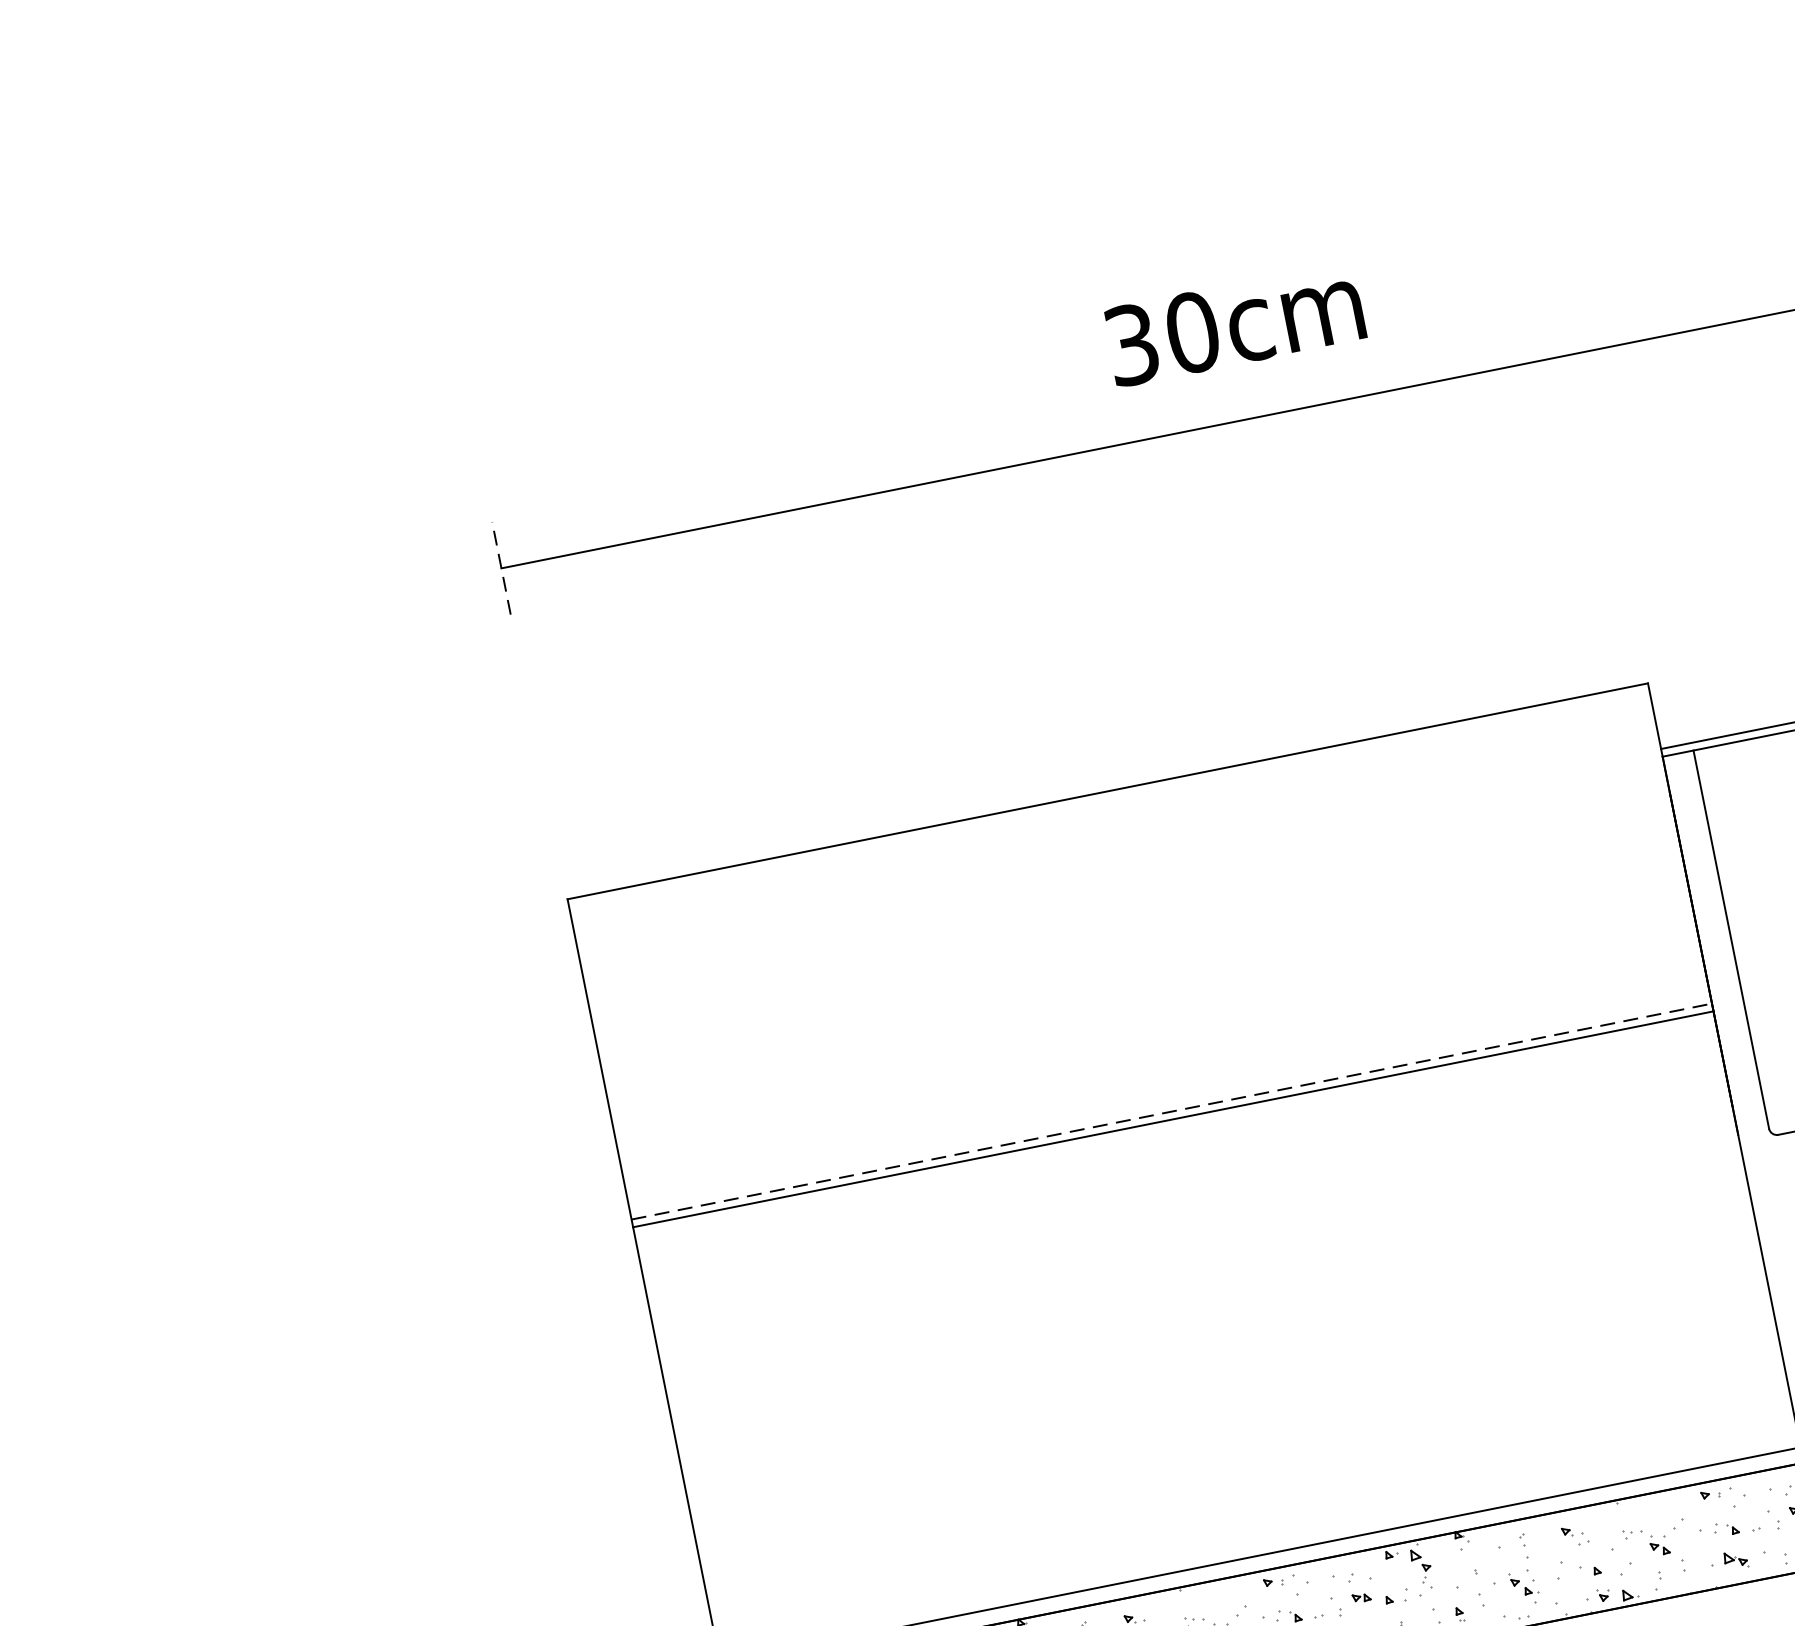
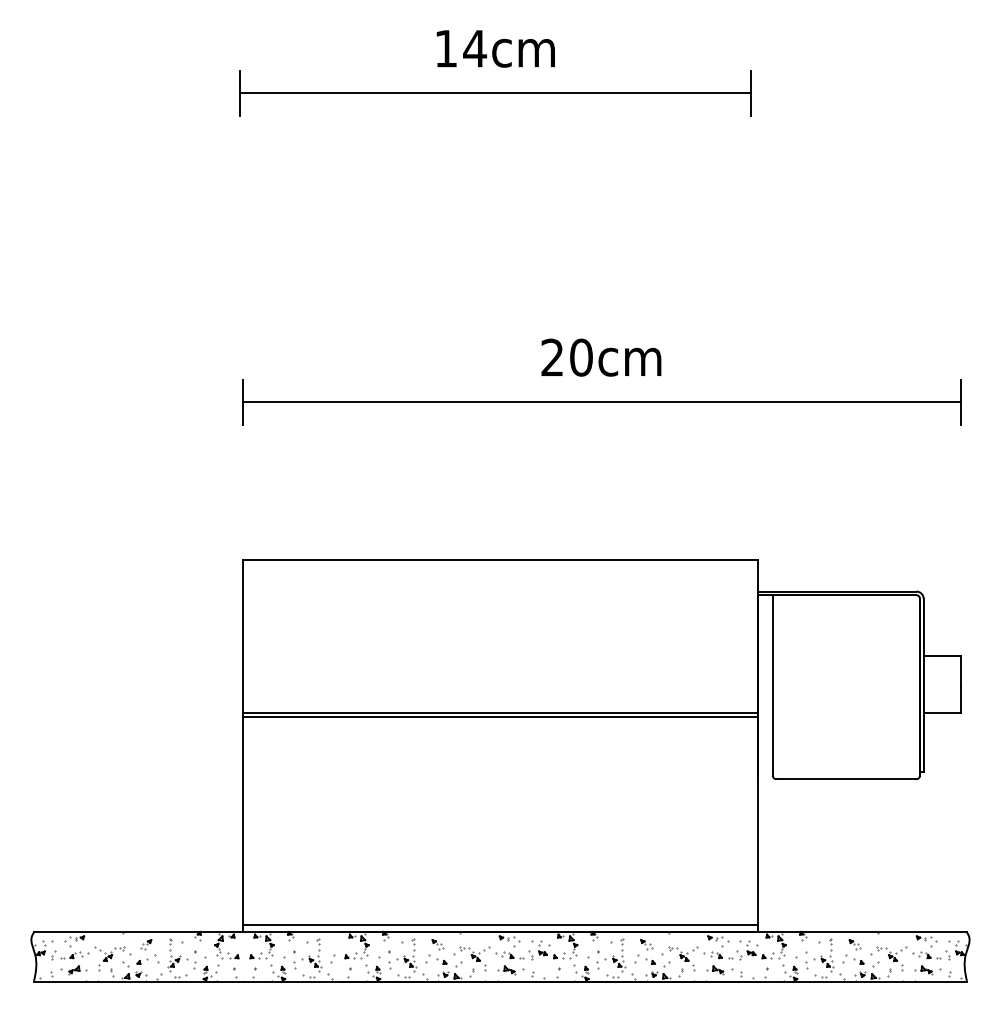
text: (1131, 344) -> (552, 357), 30cm -> 20cm
line: (500, 566) -> (242, 401), dashed -> solid
line: (1171, 1110) -> (500, 712), dashed -> solid

